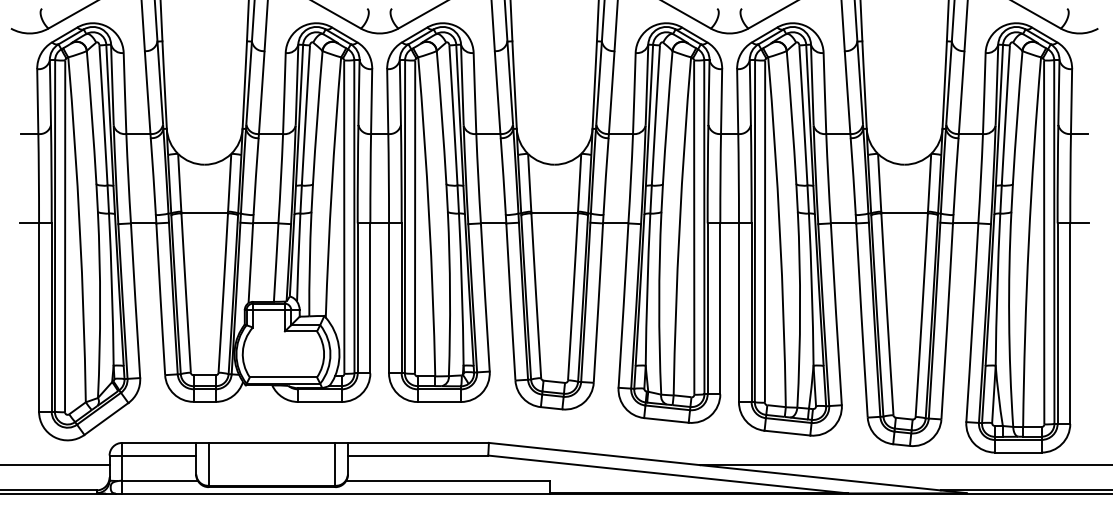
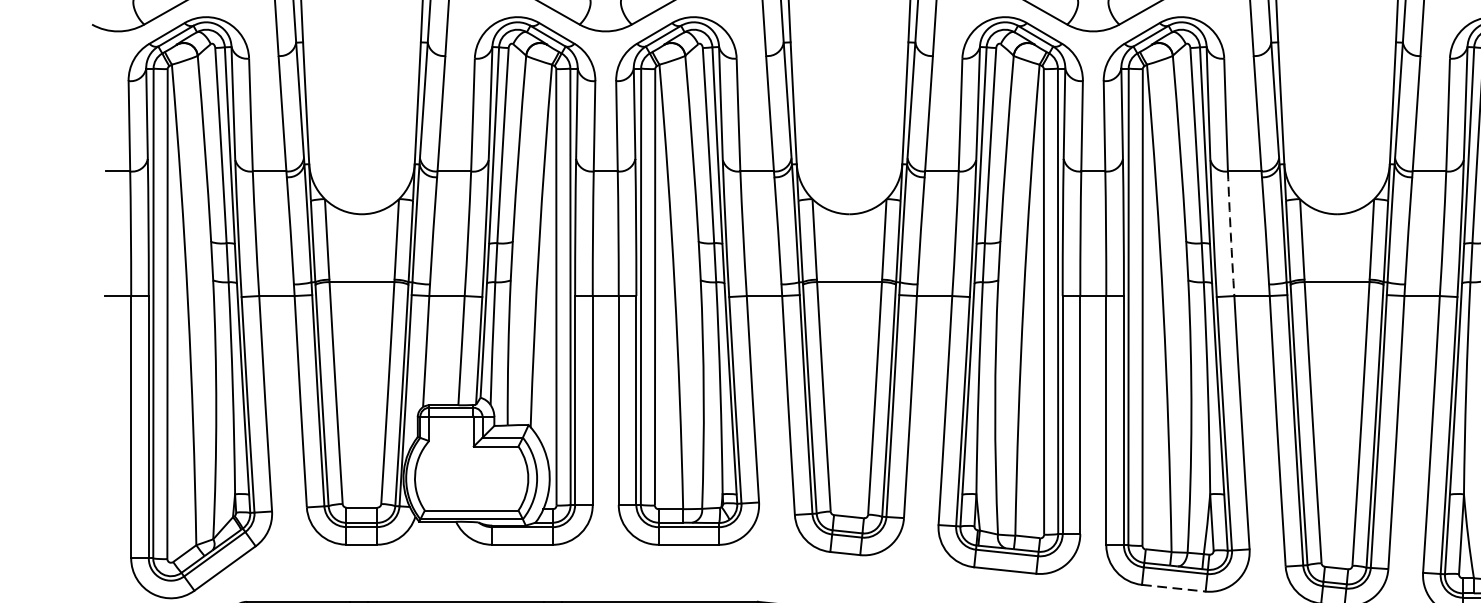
arc: (828, 178) -> (1231, 233), solid -> dashed
line: (787, 433) -> (1173, 588), solid -> dashed

